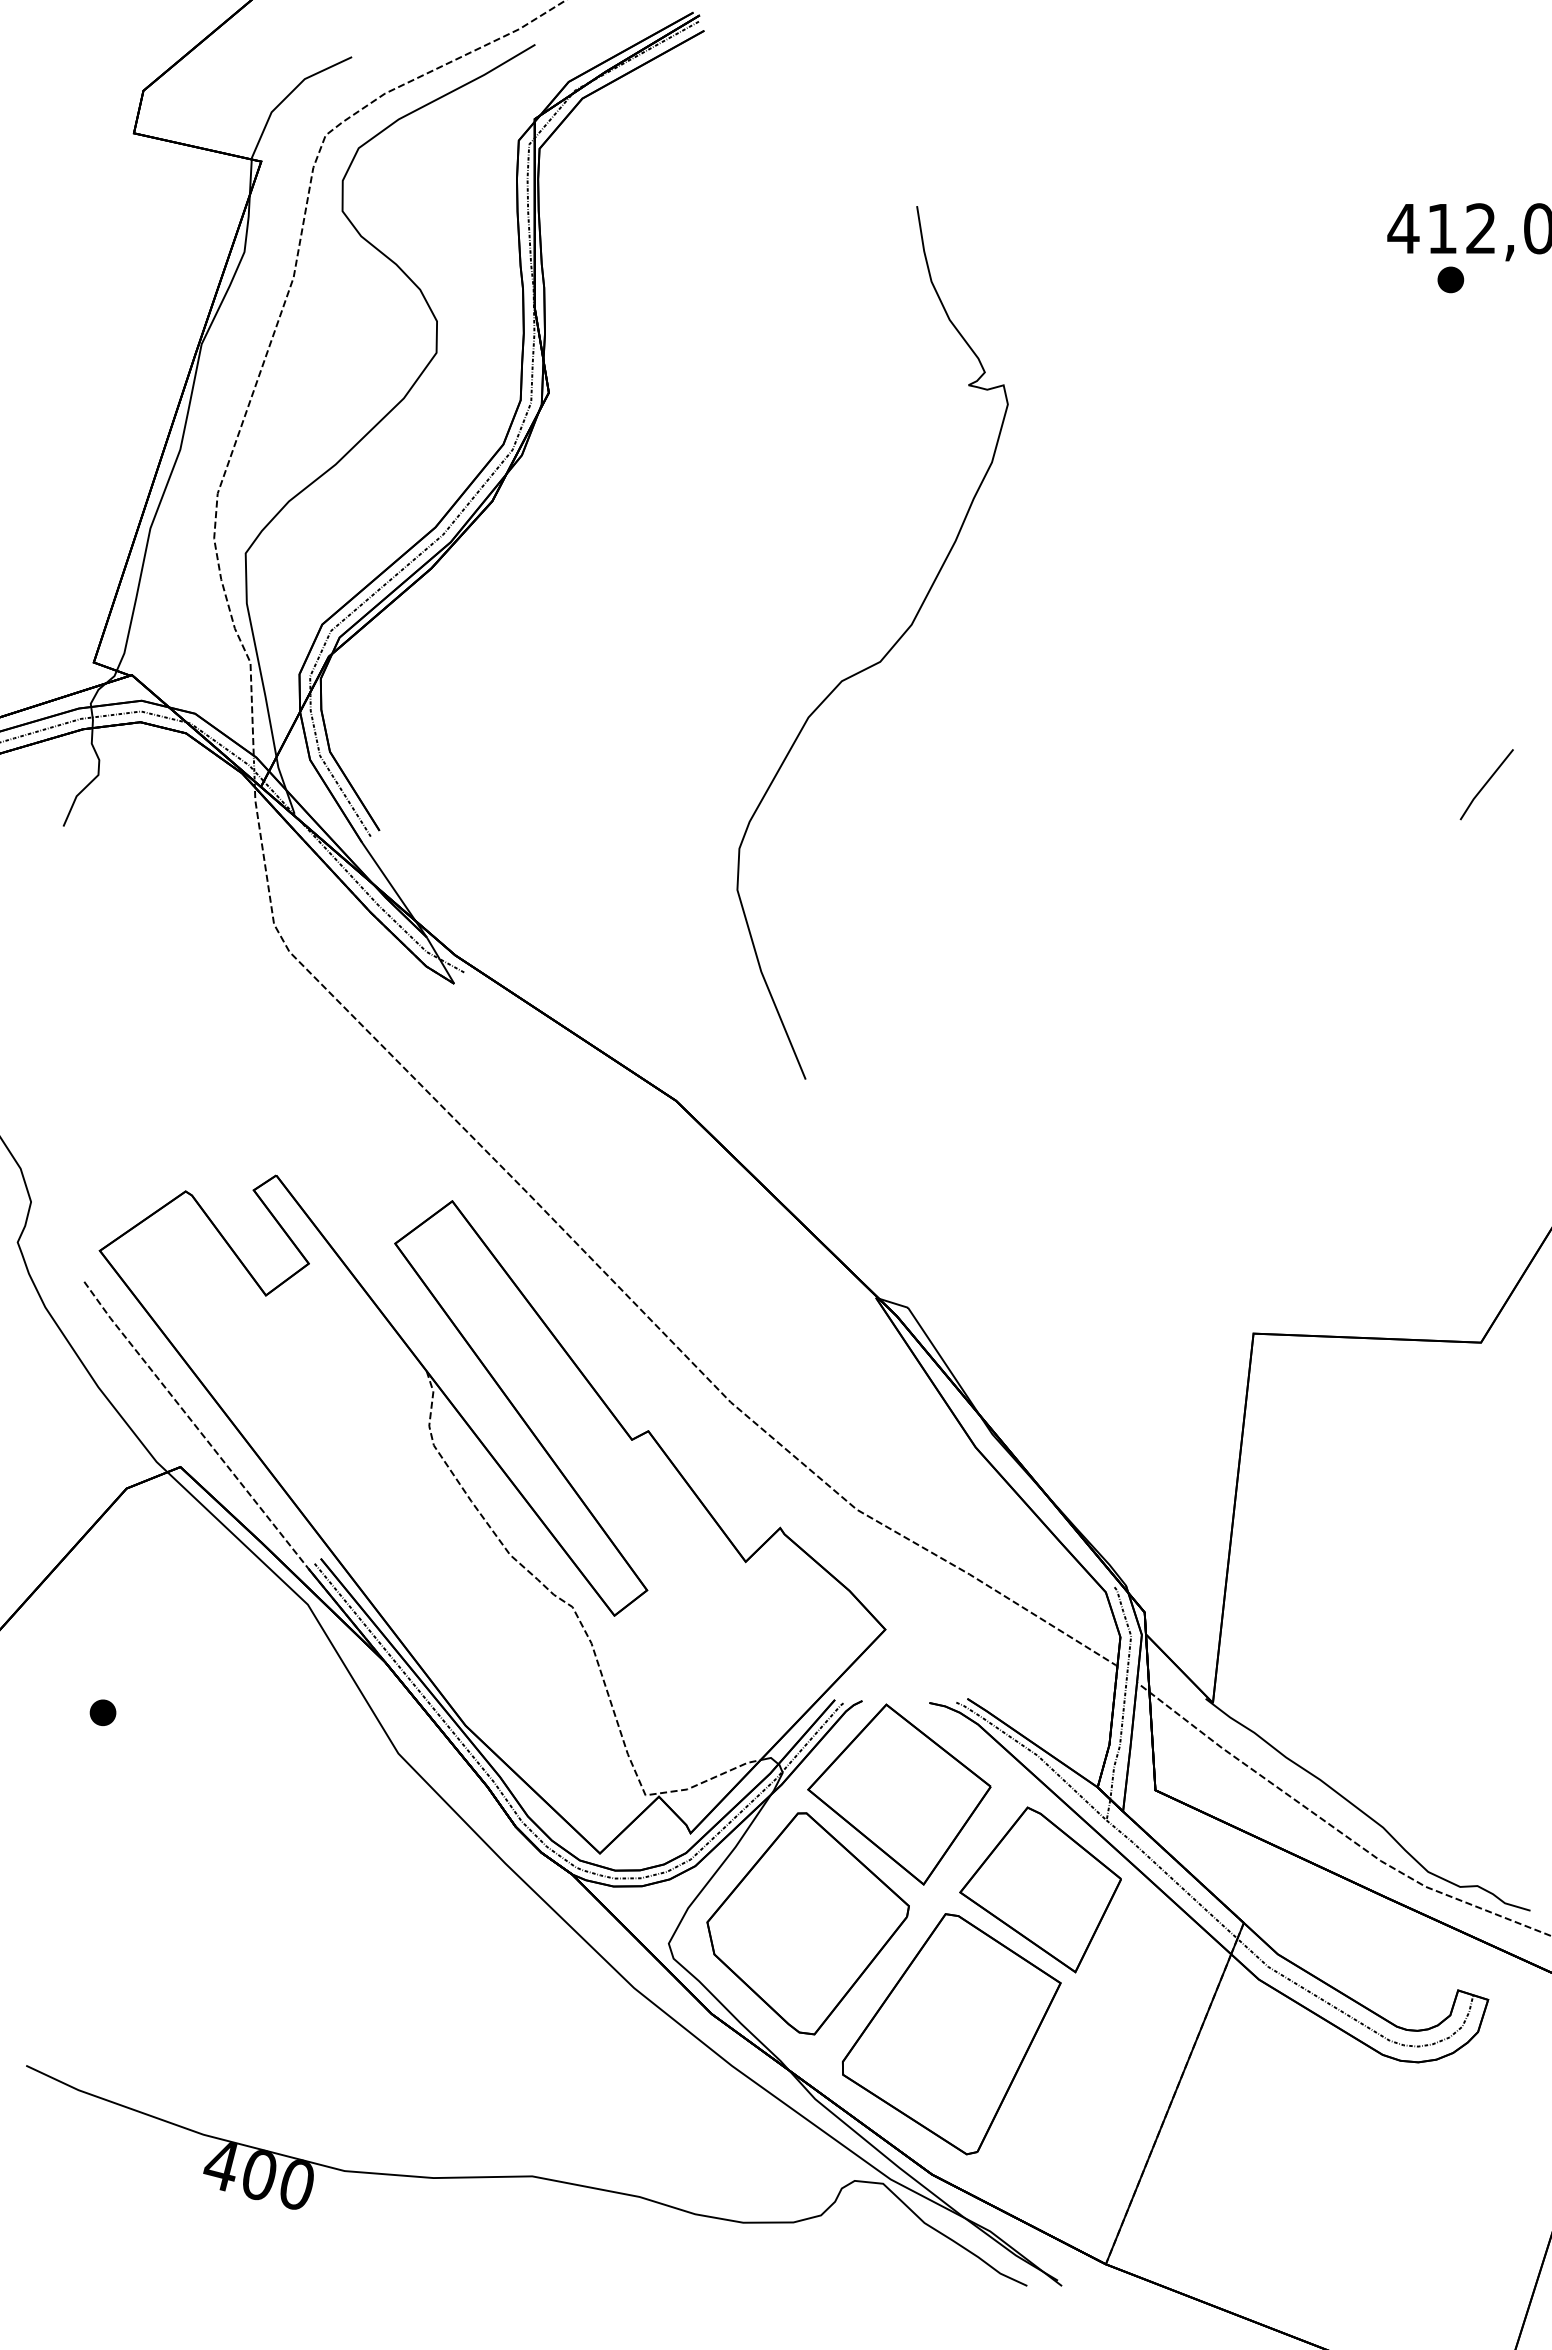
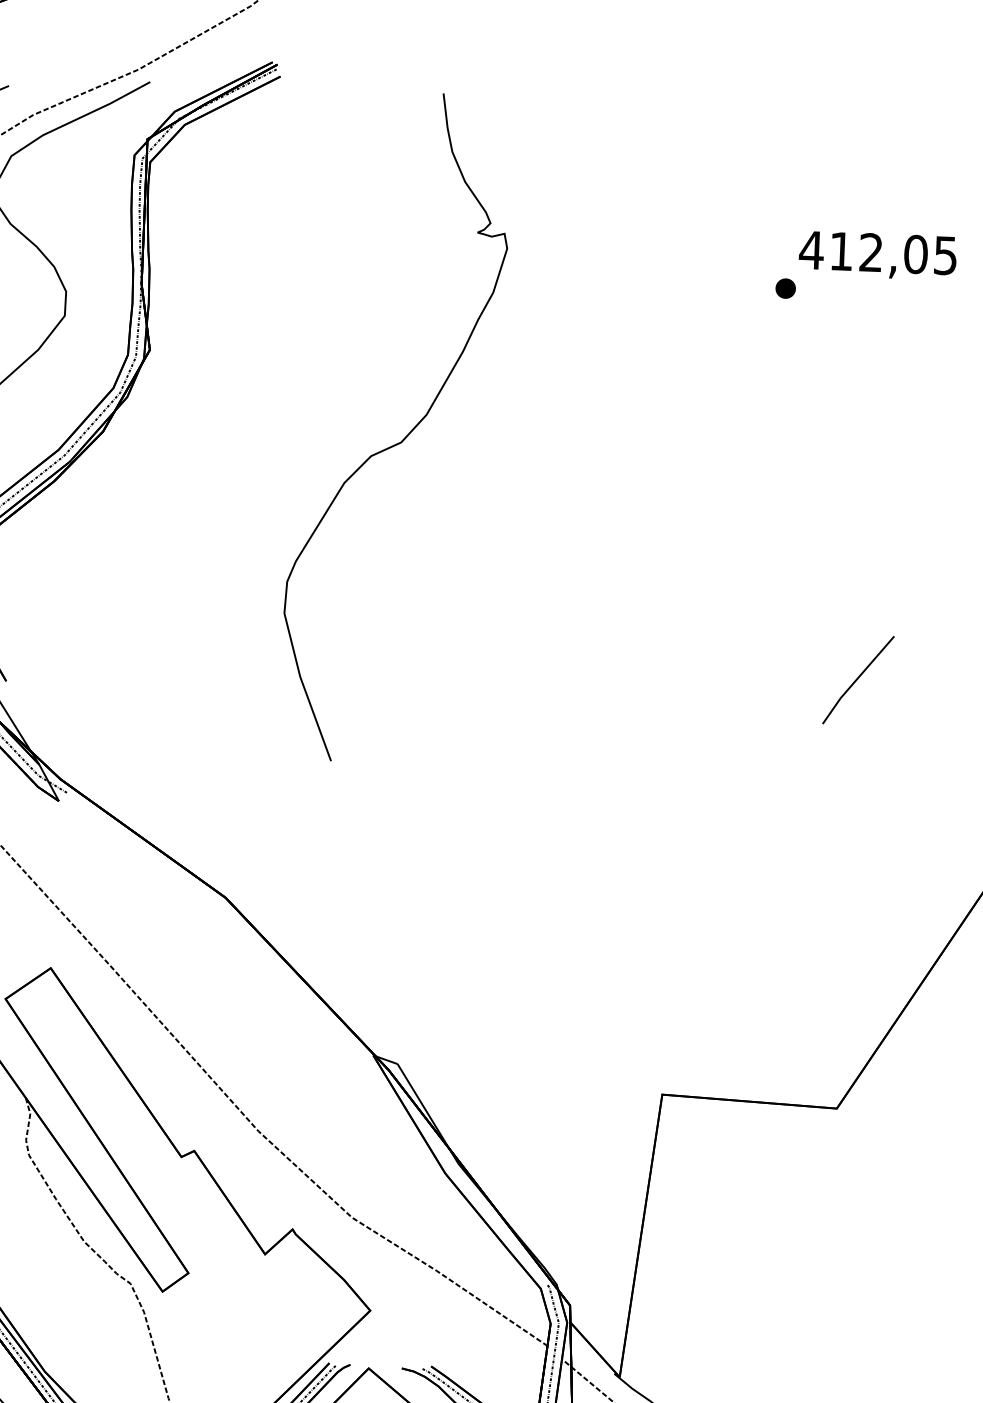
part: (1450, 279) -> (785, 288), moved
part: (886, 652) -> (406, 435), moved
part: (1486, 784) -> (858, 679), size x1.67

